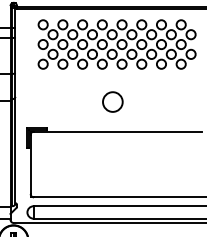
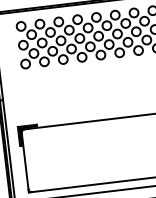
circle: (112, 101) -> (96, 91), removed

